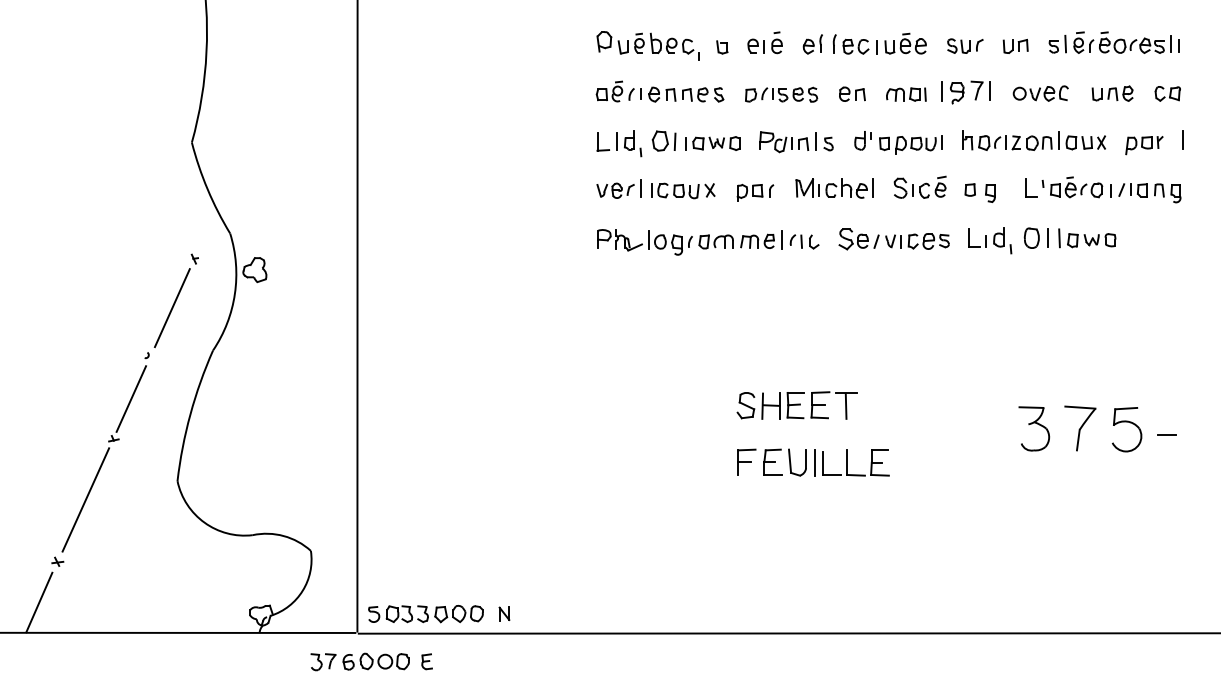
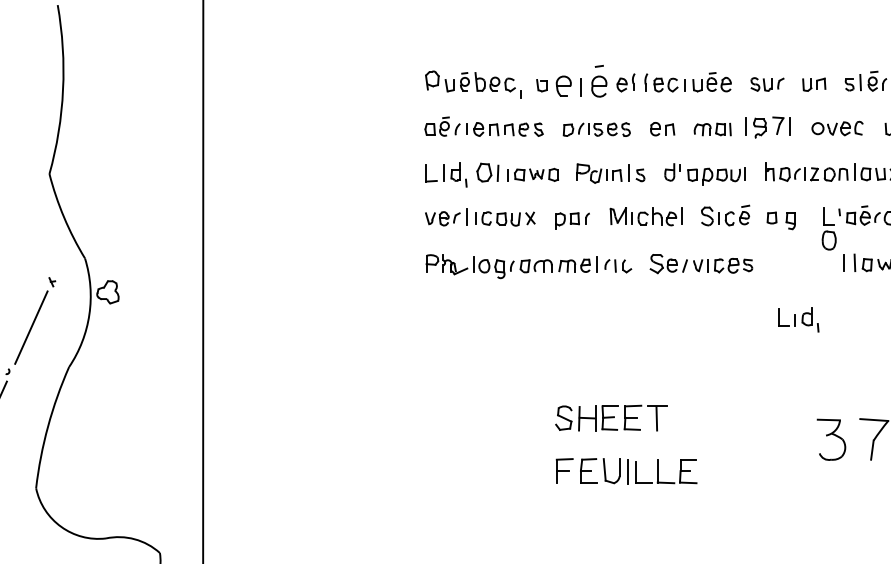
part: (764, 42) -> (581, 81), size x1.6
part: (1031, 237) -> (828, 239), moved
part: (990, 240) -> (799, 319), moved

